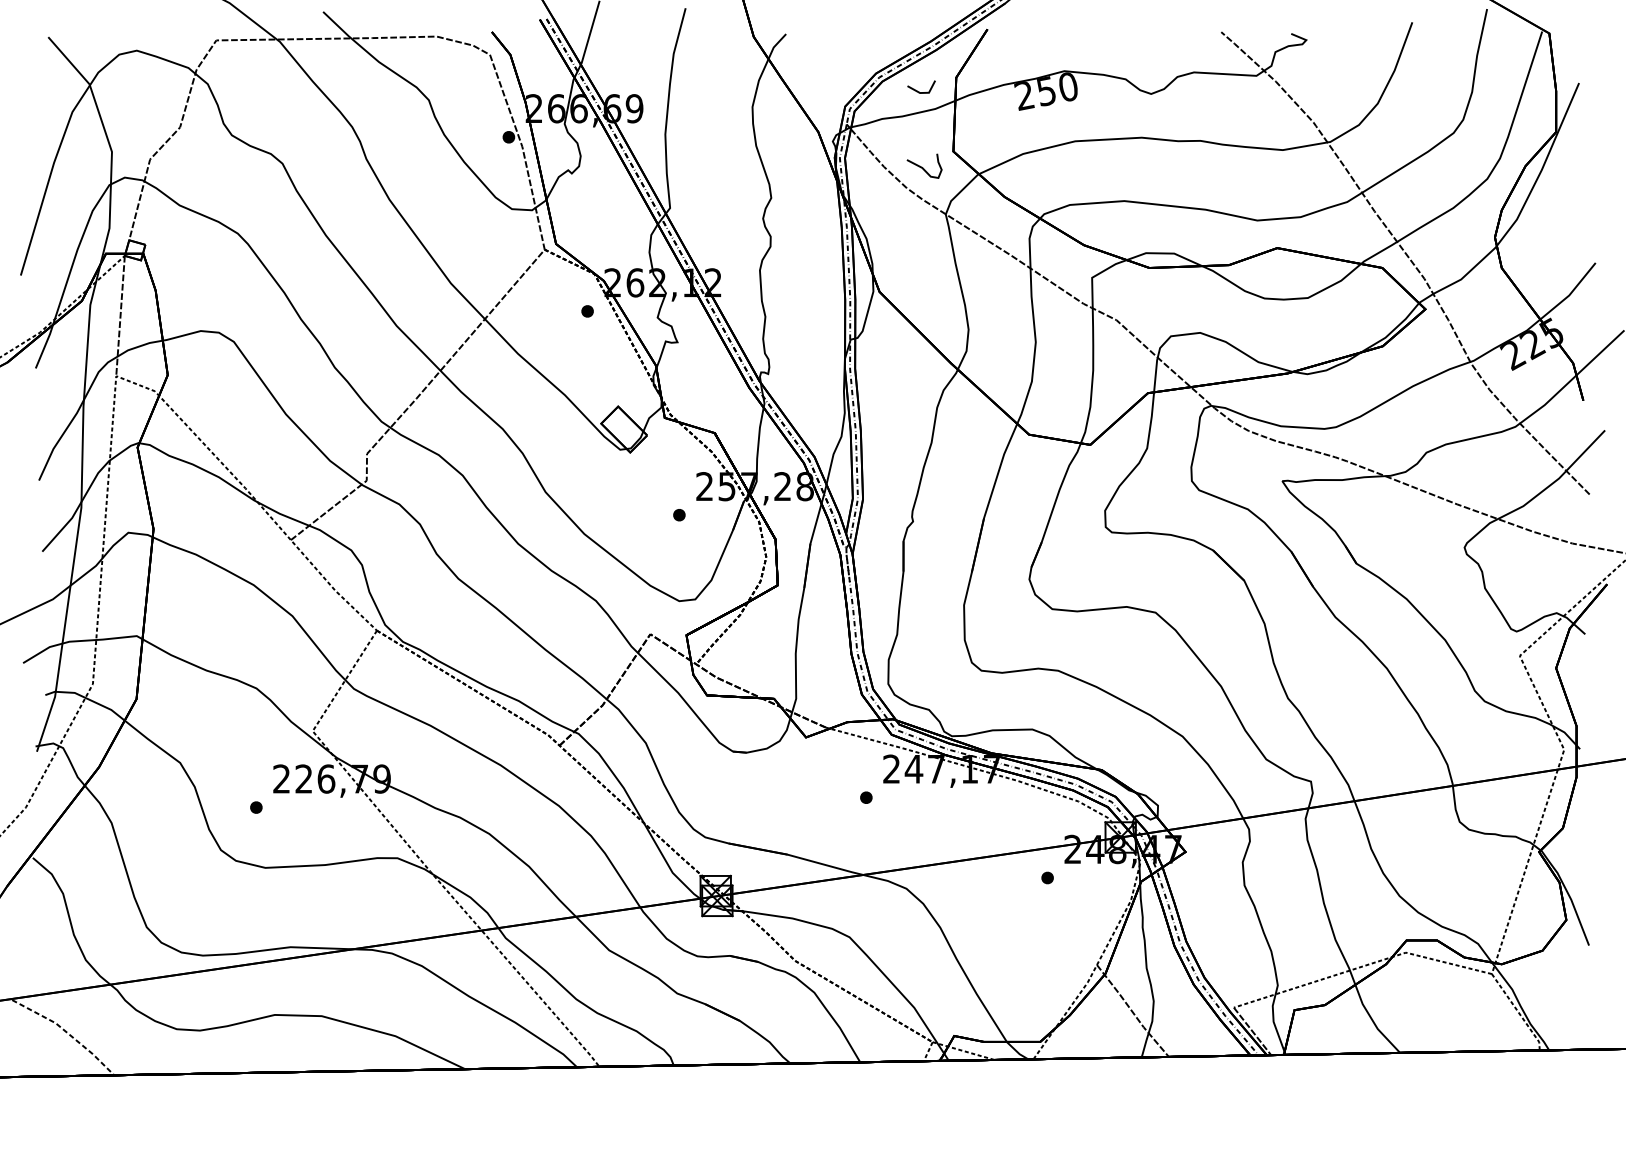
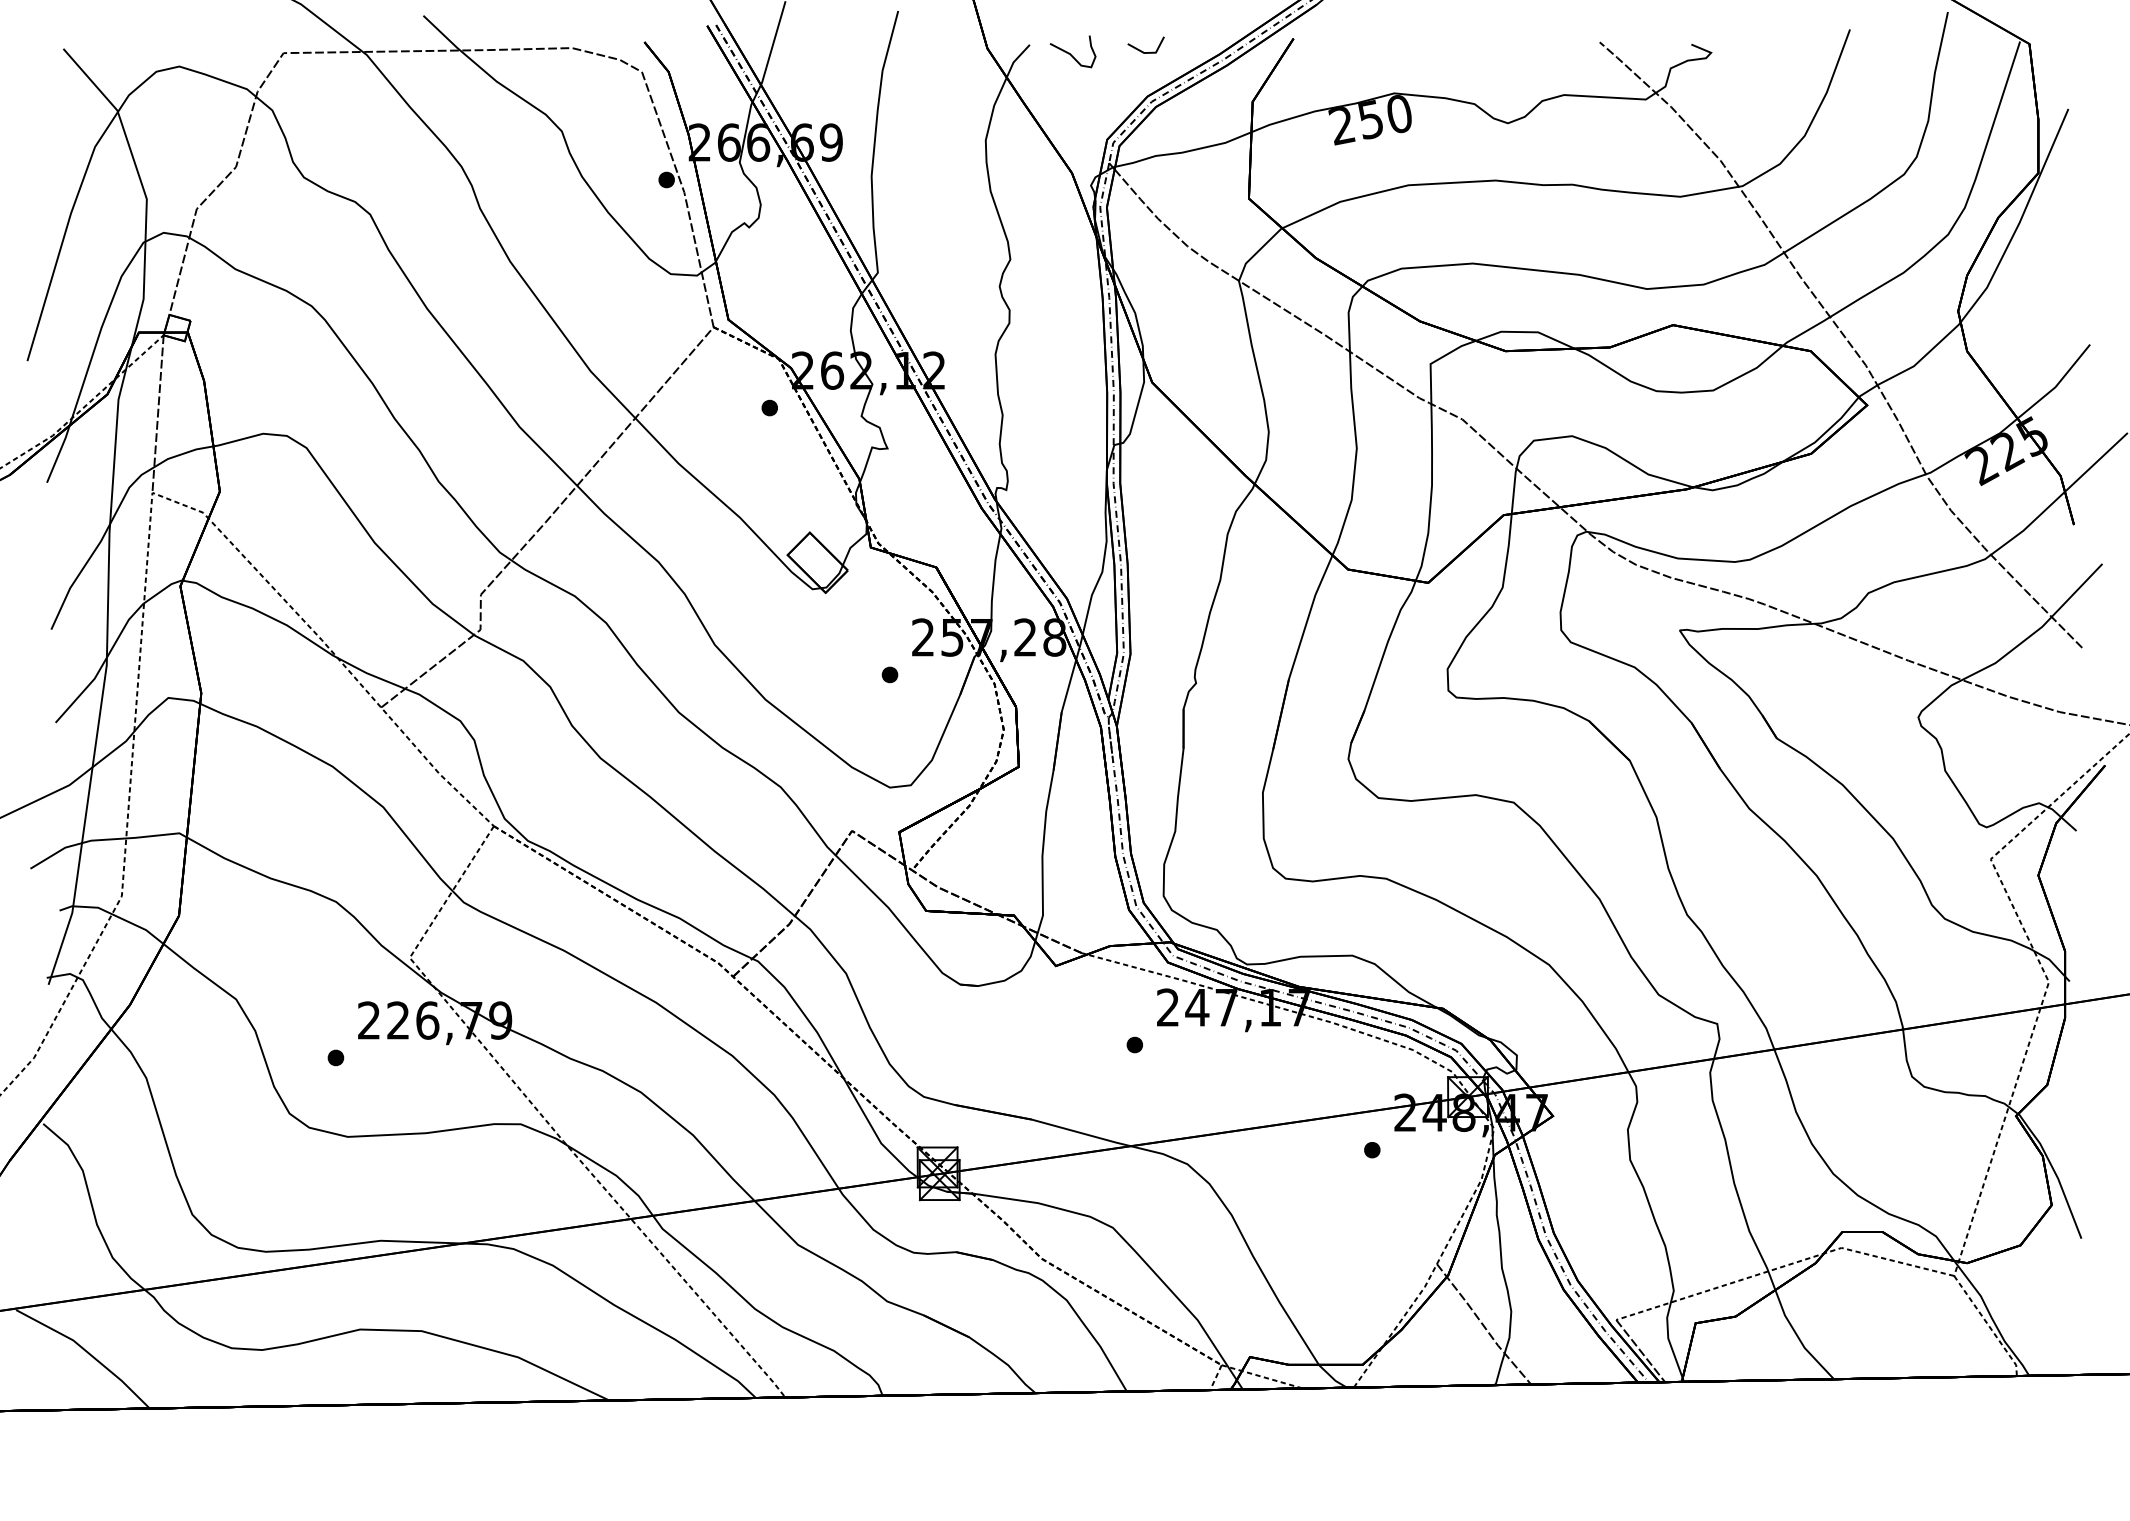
line: (917, 90) -> (1140, 49), moved
curve: (922, 167) -> (1070, 53), moved
line: (67, 1033) -> (88, 1353), dashed -> solid

